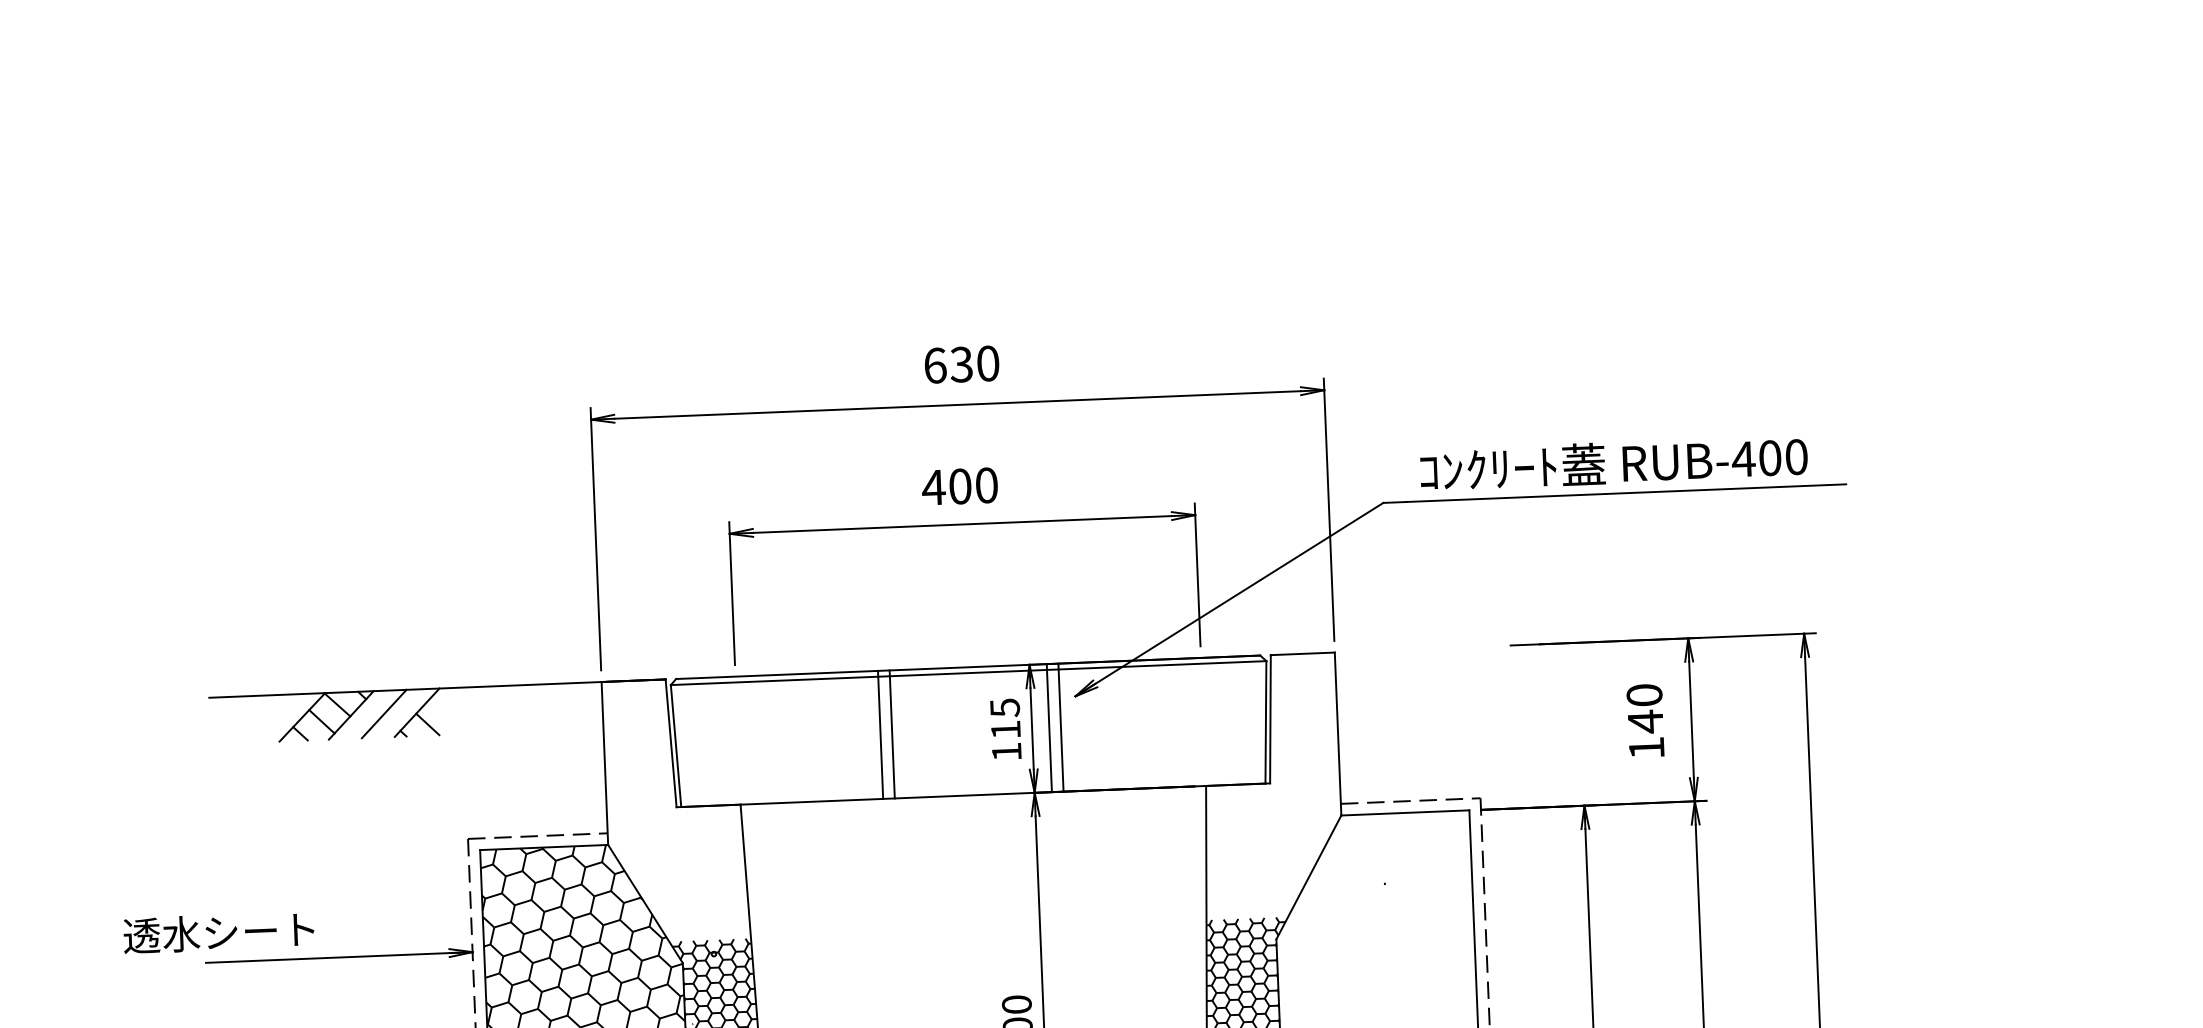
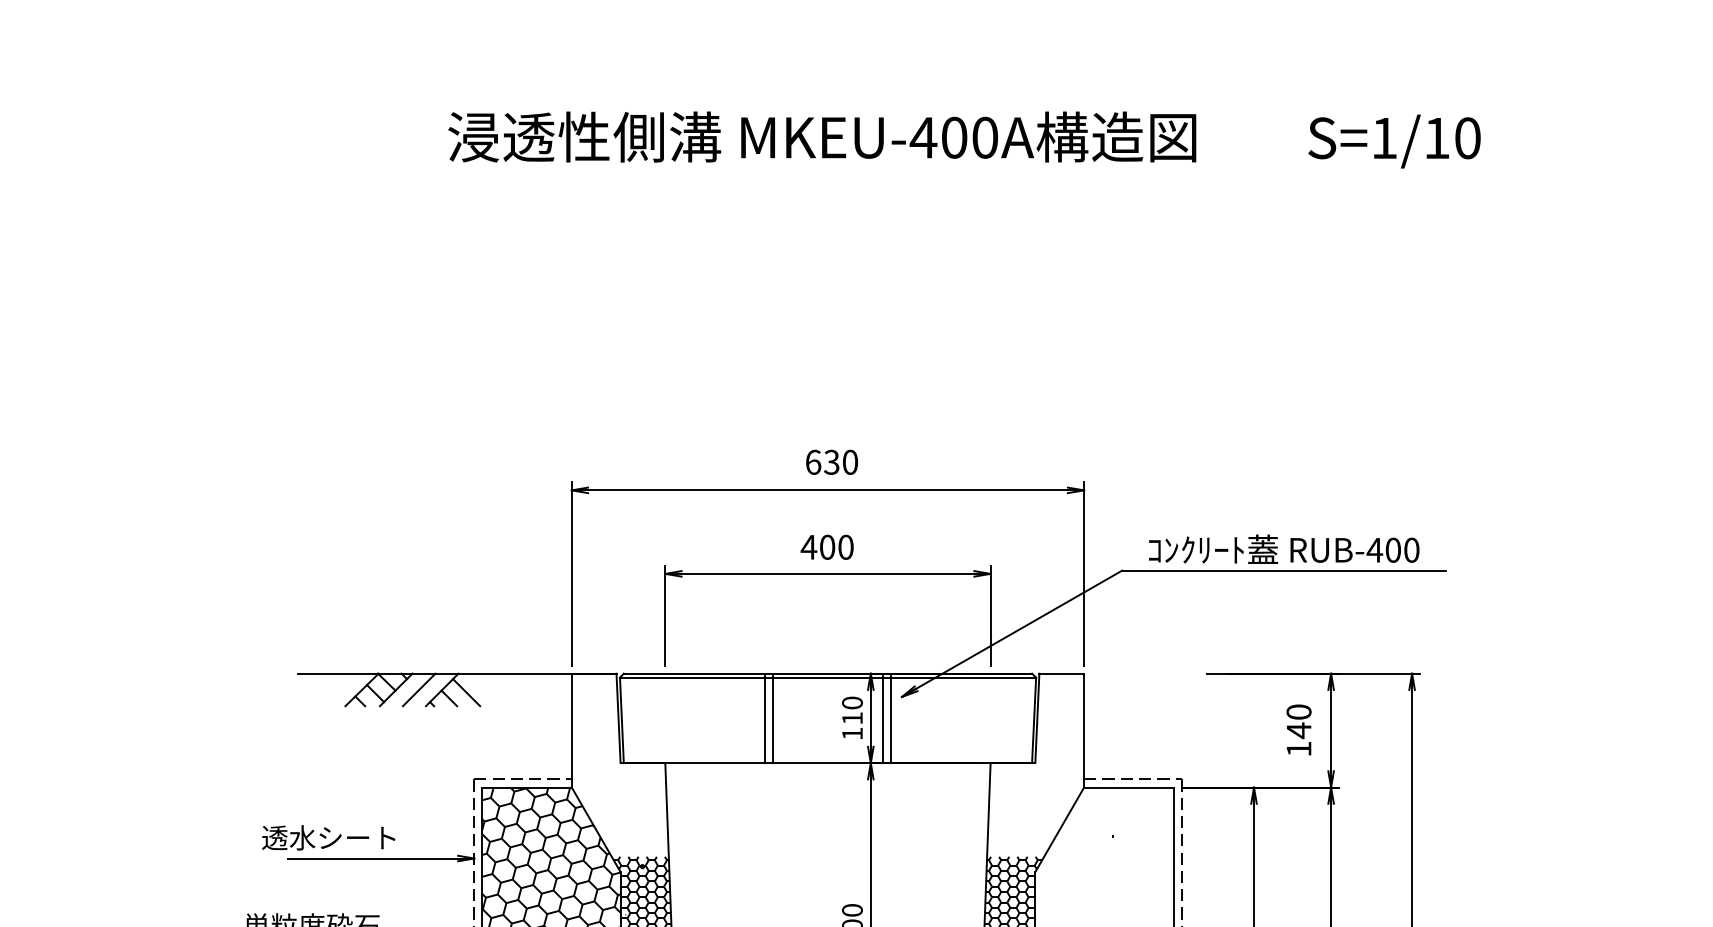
text: (1004, 707) -> (852, 702), 115 -> 110
line: (452, 715) -> (466, 692), added
text: (218, 932) -> (328, 837), moved

